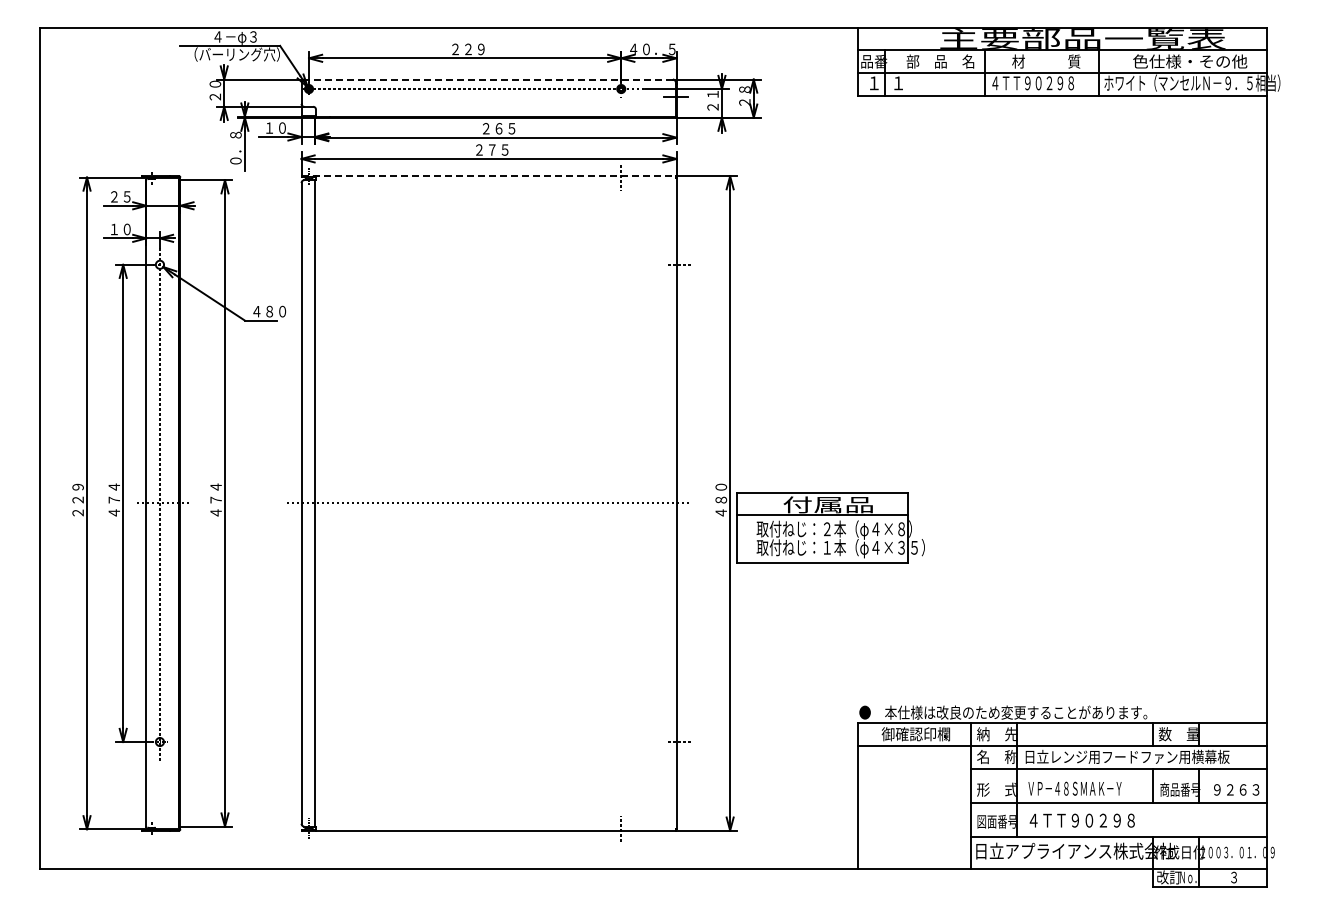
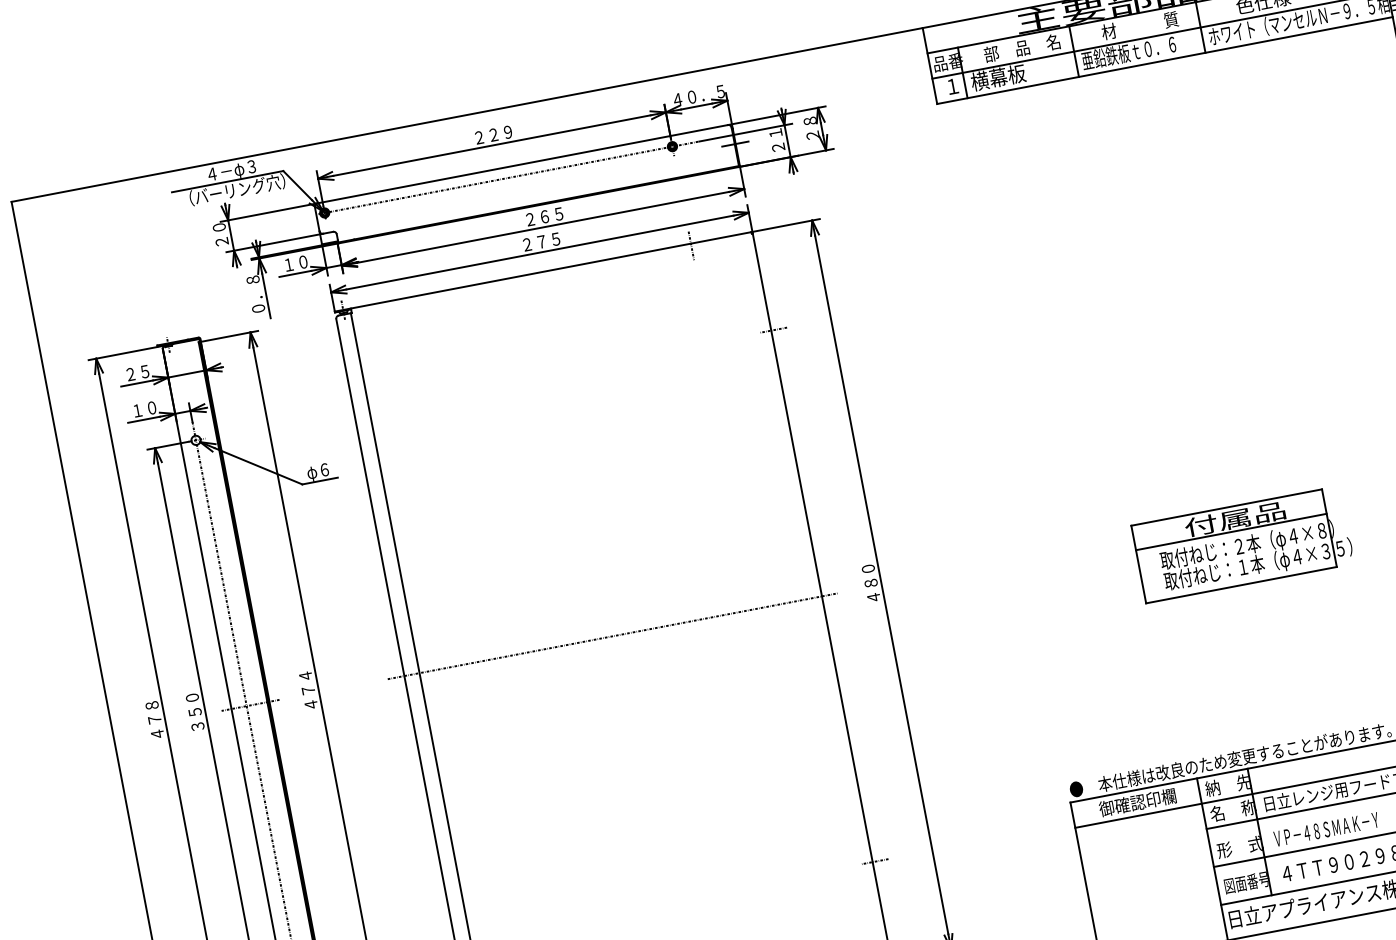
line: (488, 79) -> (522, 164), dashed -> solid
text: (915, 82) -> (998, 76), １ -> 横幕板
text: (1031, 82) -> (1127, 52), ４ＴＴ９０２９８ -> 亜鉛鉄板ｔ０．６
line: (489, 176) -> (544, 272), dashed -> solid
text: (268, 312) -> (327, 470), ４８０ -> φ６
text: (77, 499) -> (154, 719), ２２９ -> ４７８
text: (114, 499) -> (195, 711), ４７４ -> ３５０
part: (830, 527) -> (1242, 543), moved

